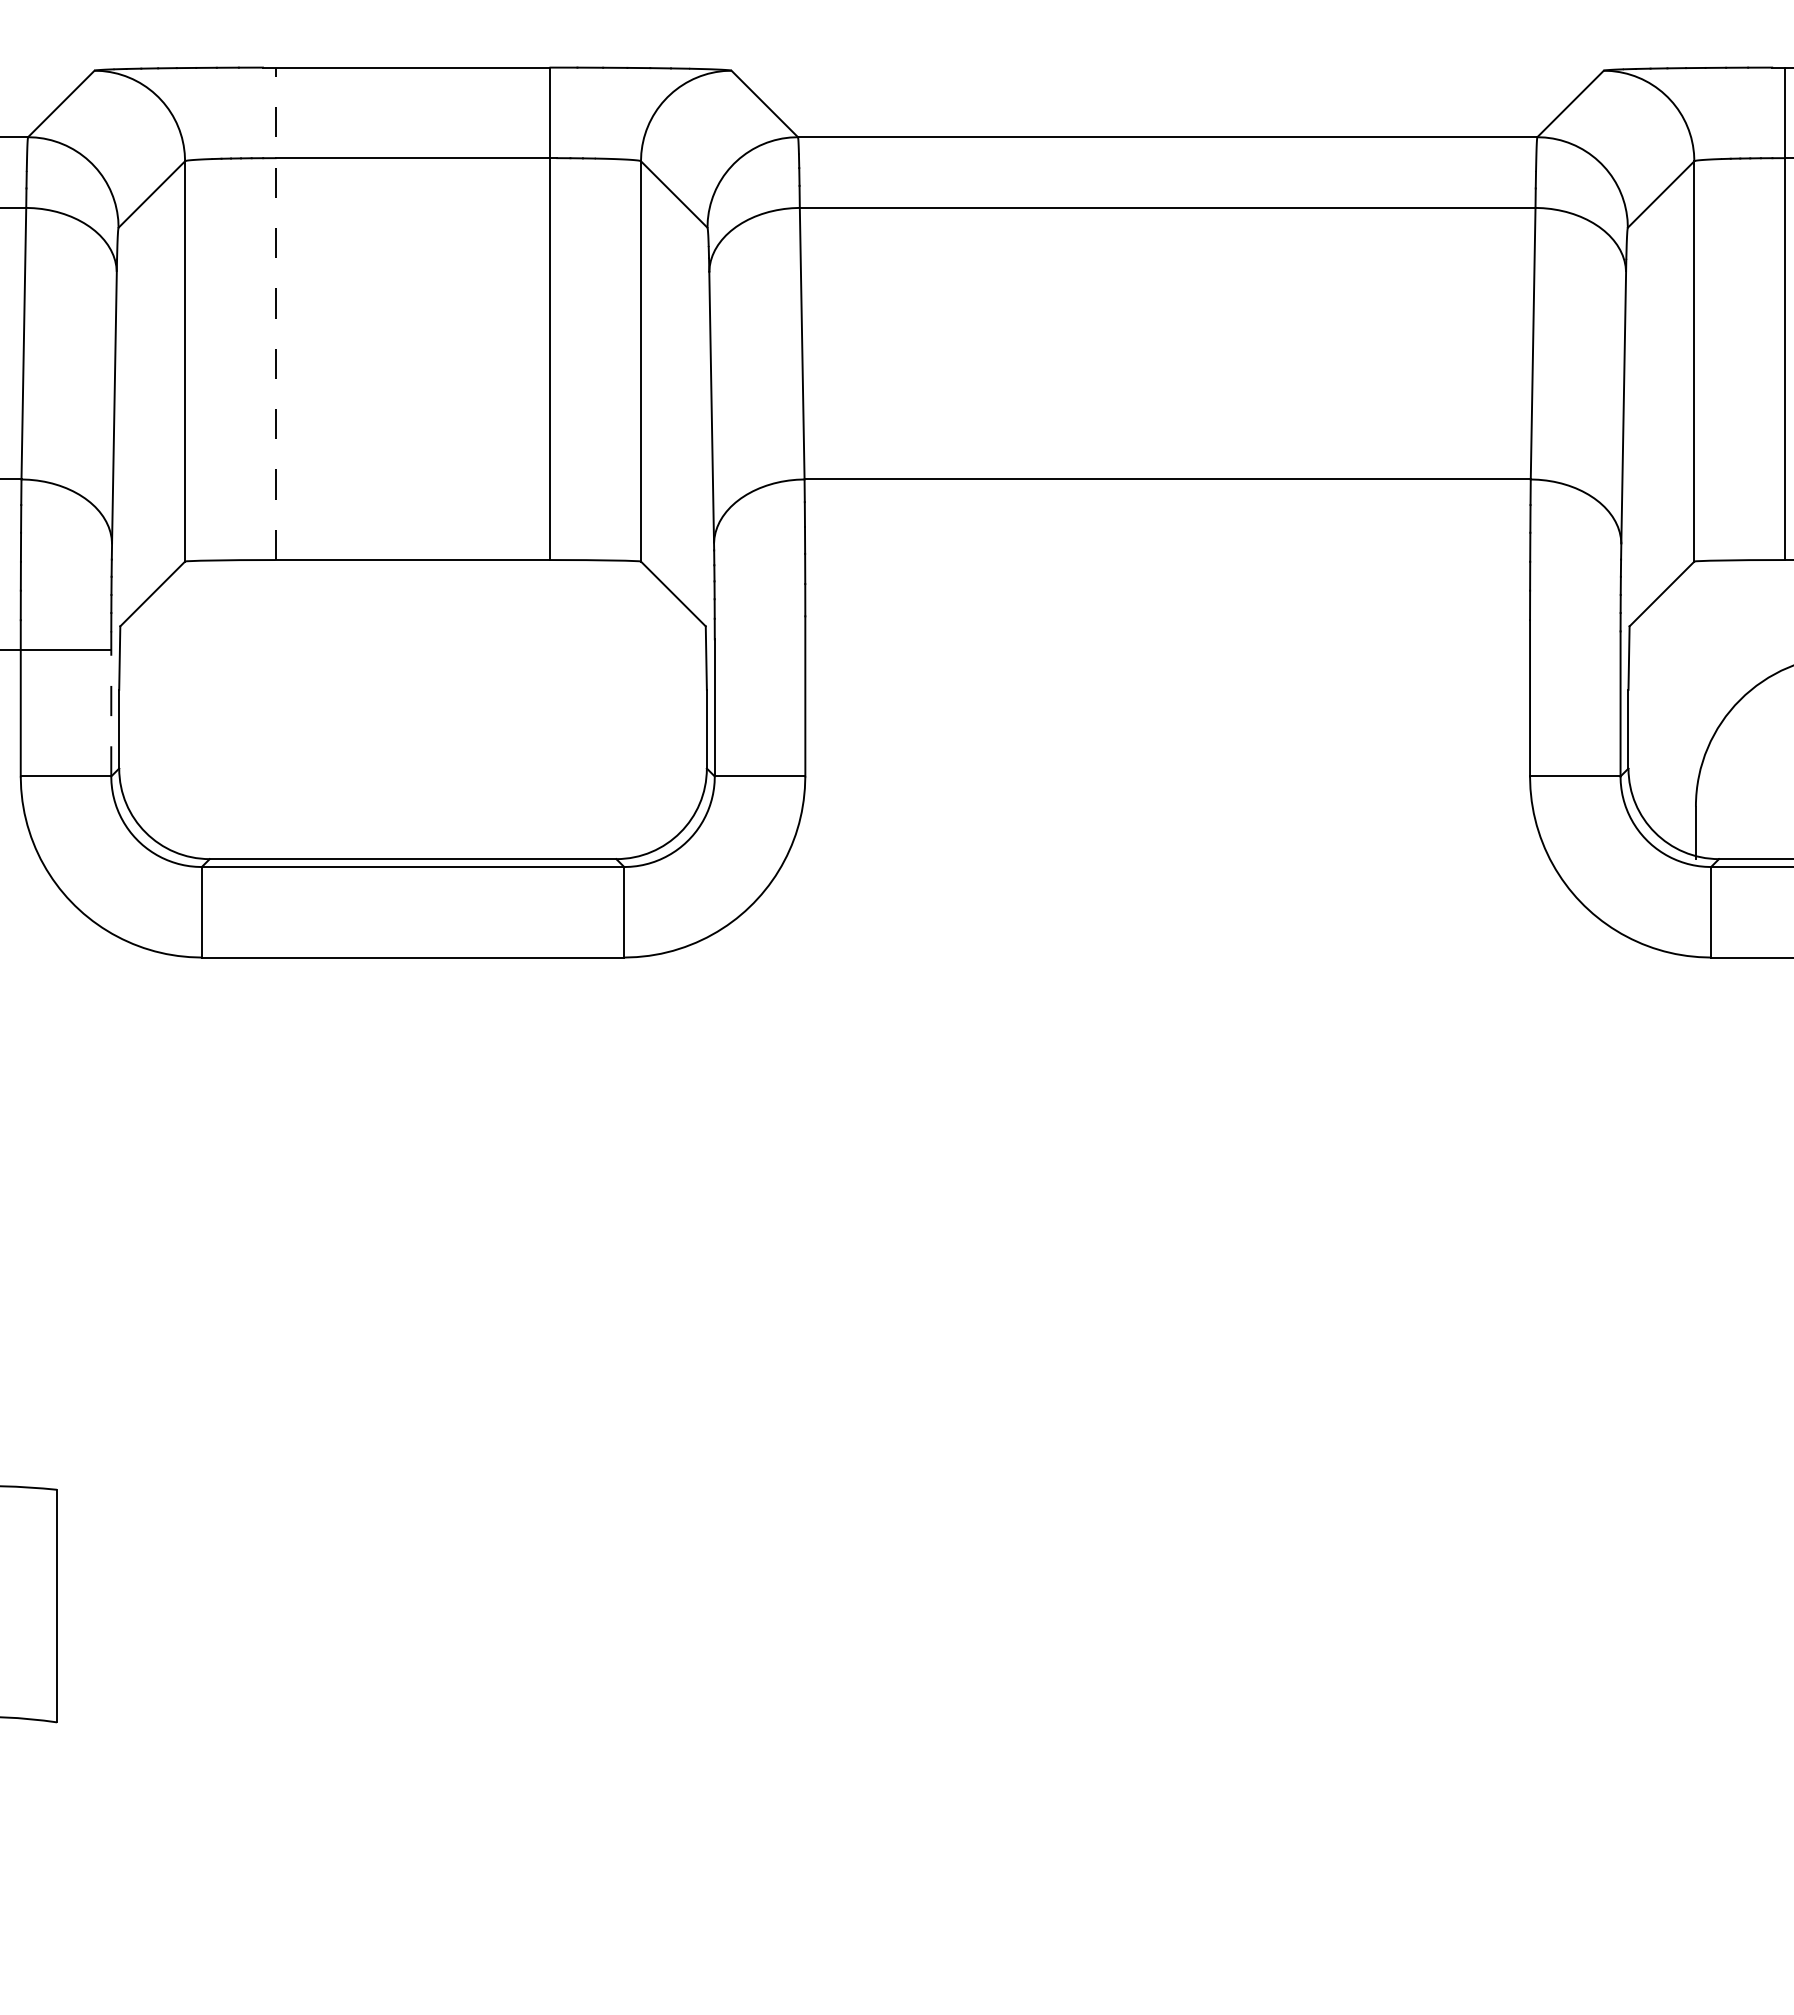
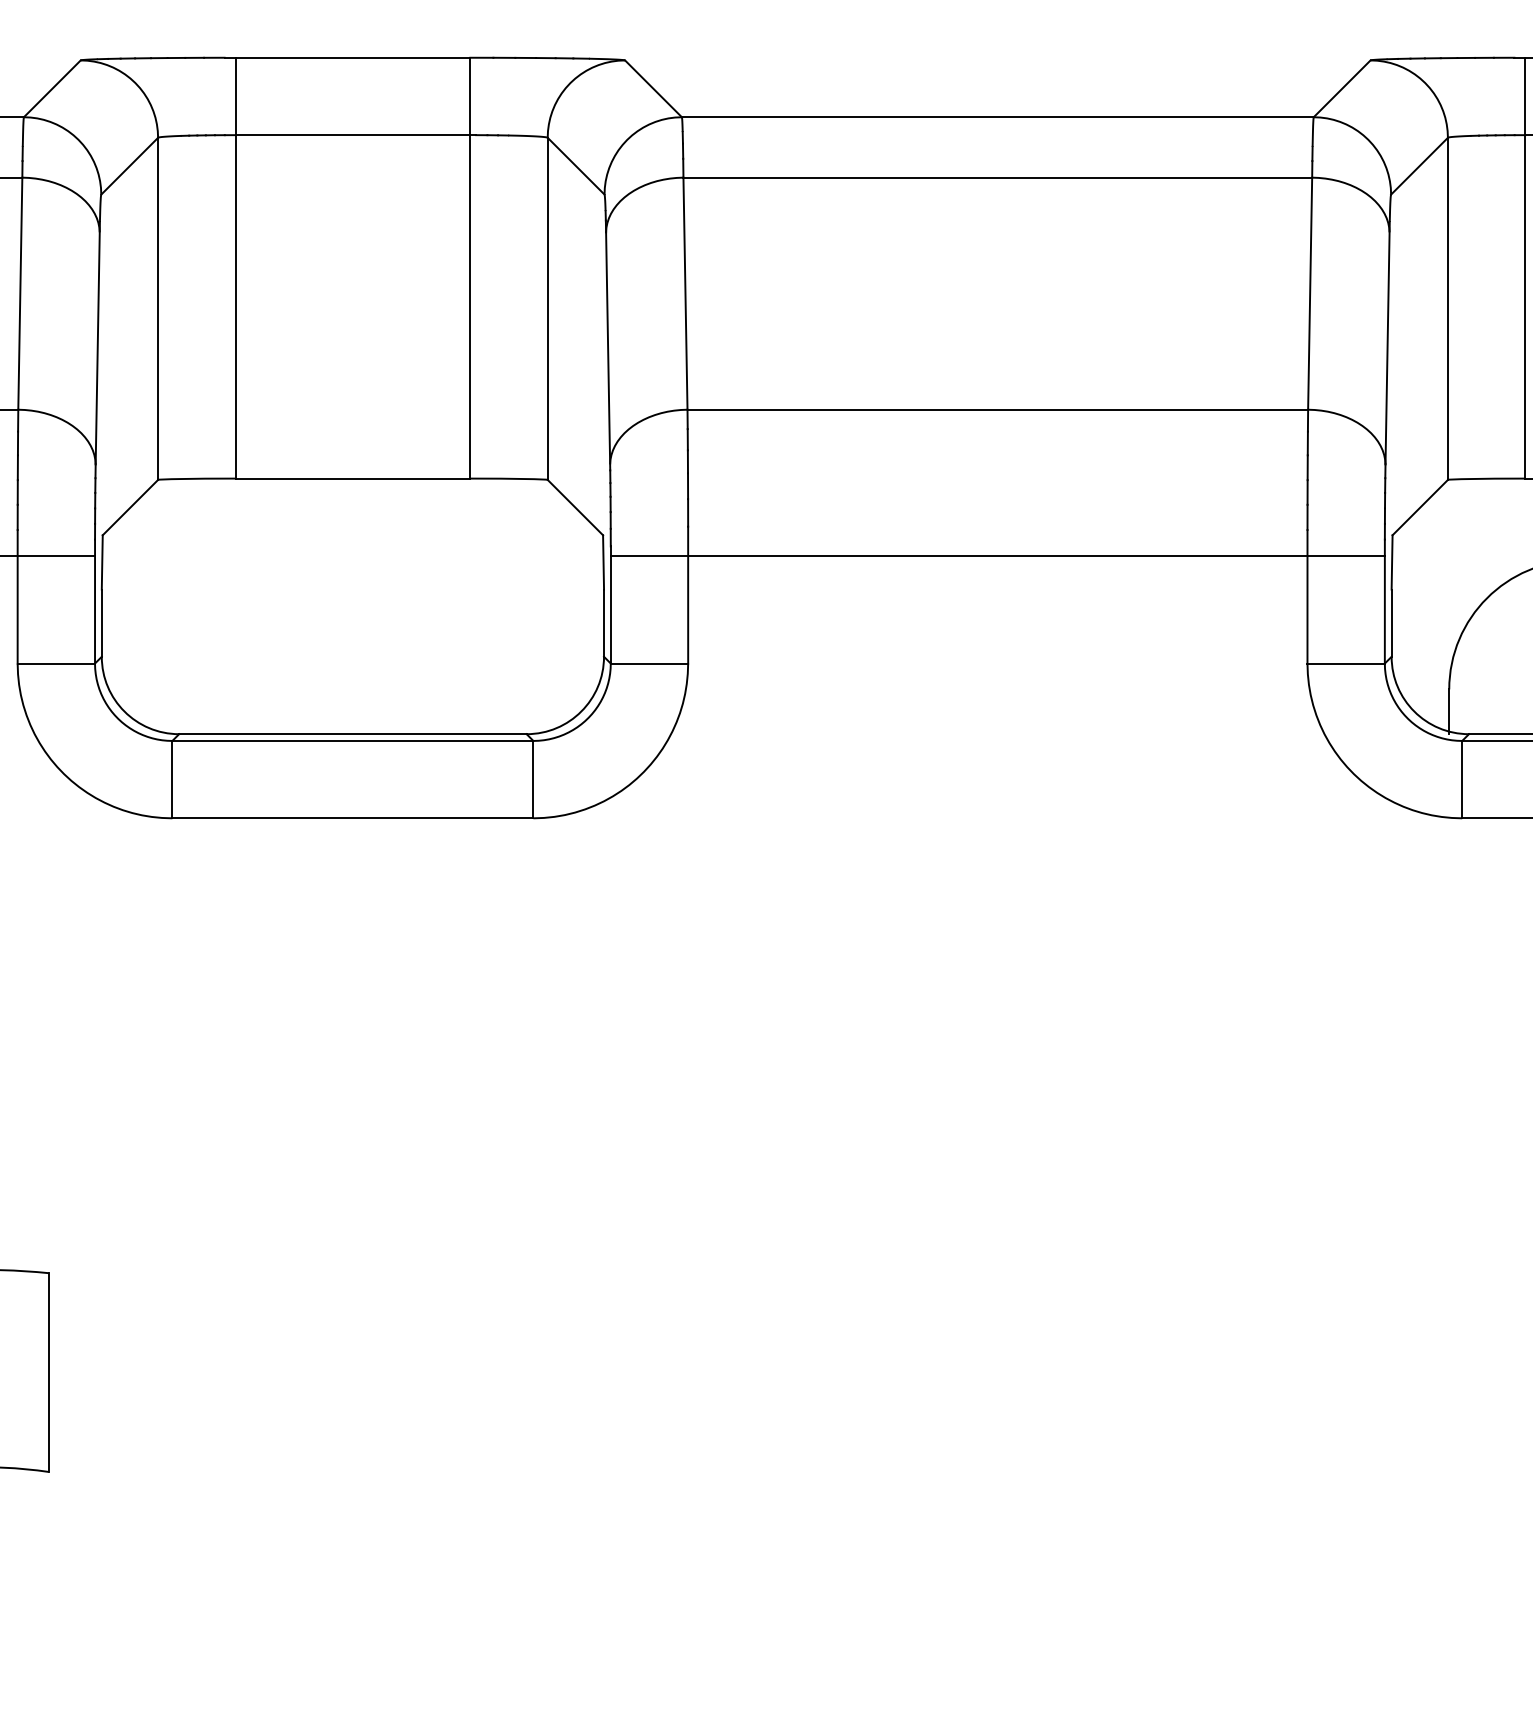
line: (275, 313) -> (235, 267), dashed -> solid
line: (1167, 650) -> (997, 555), added
line: (111, 703) -> (95, 601), dashed -> solid

